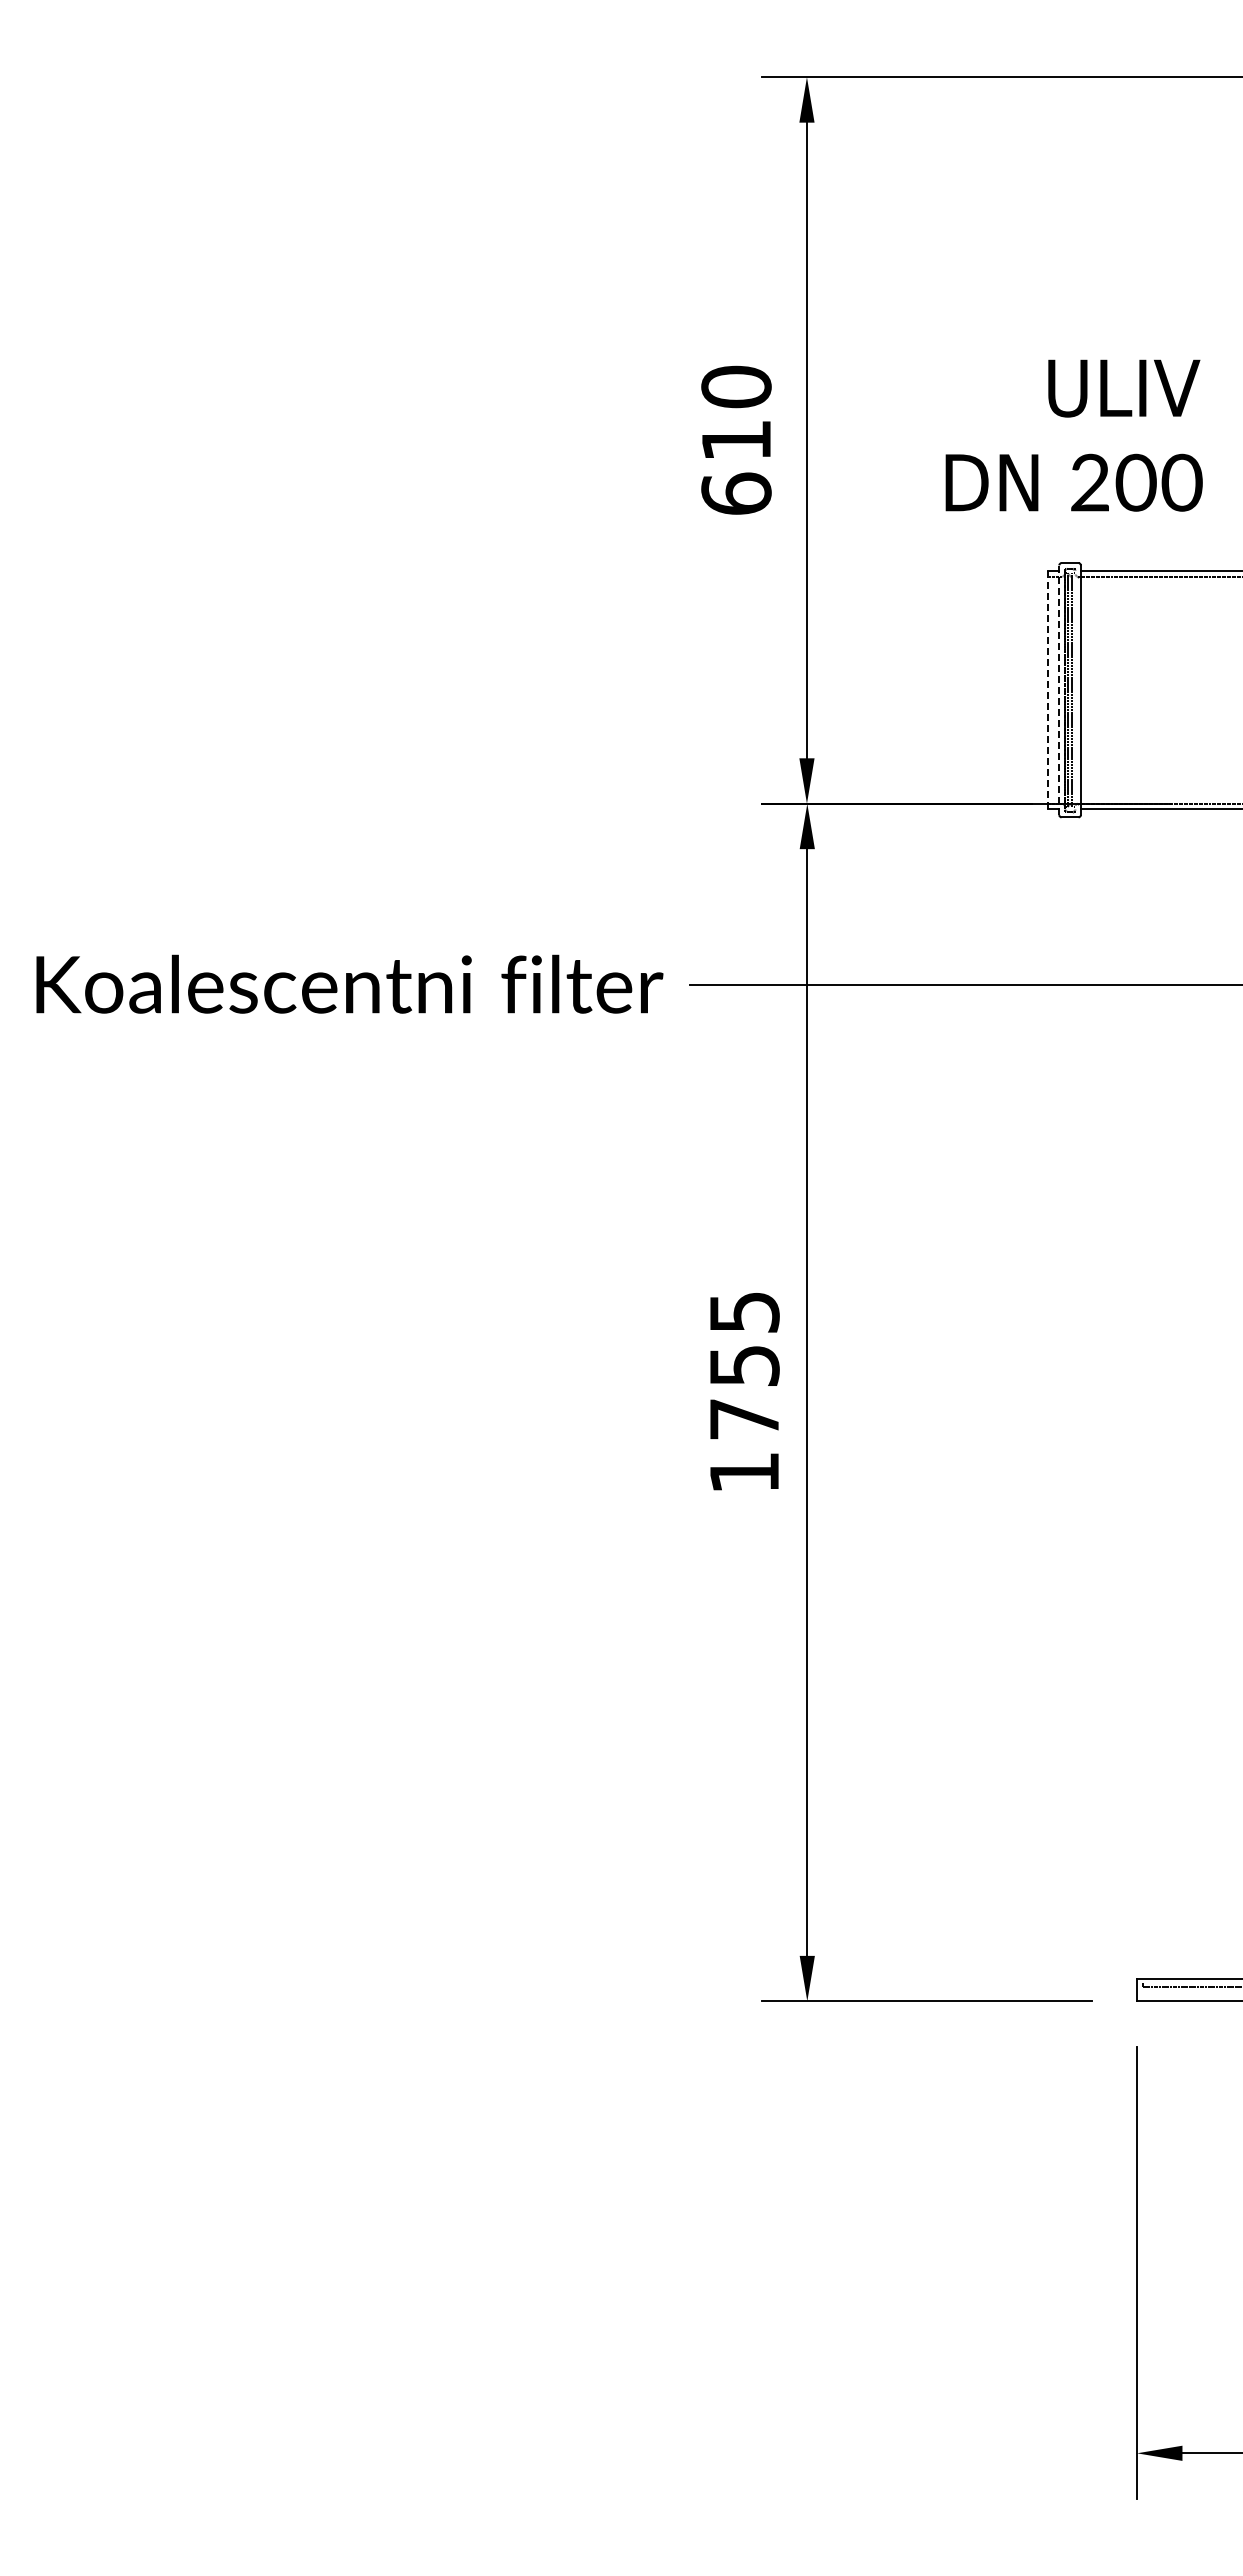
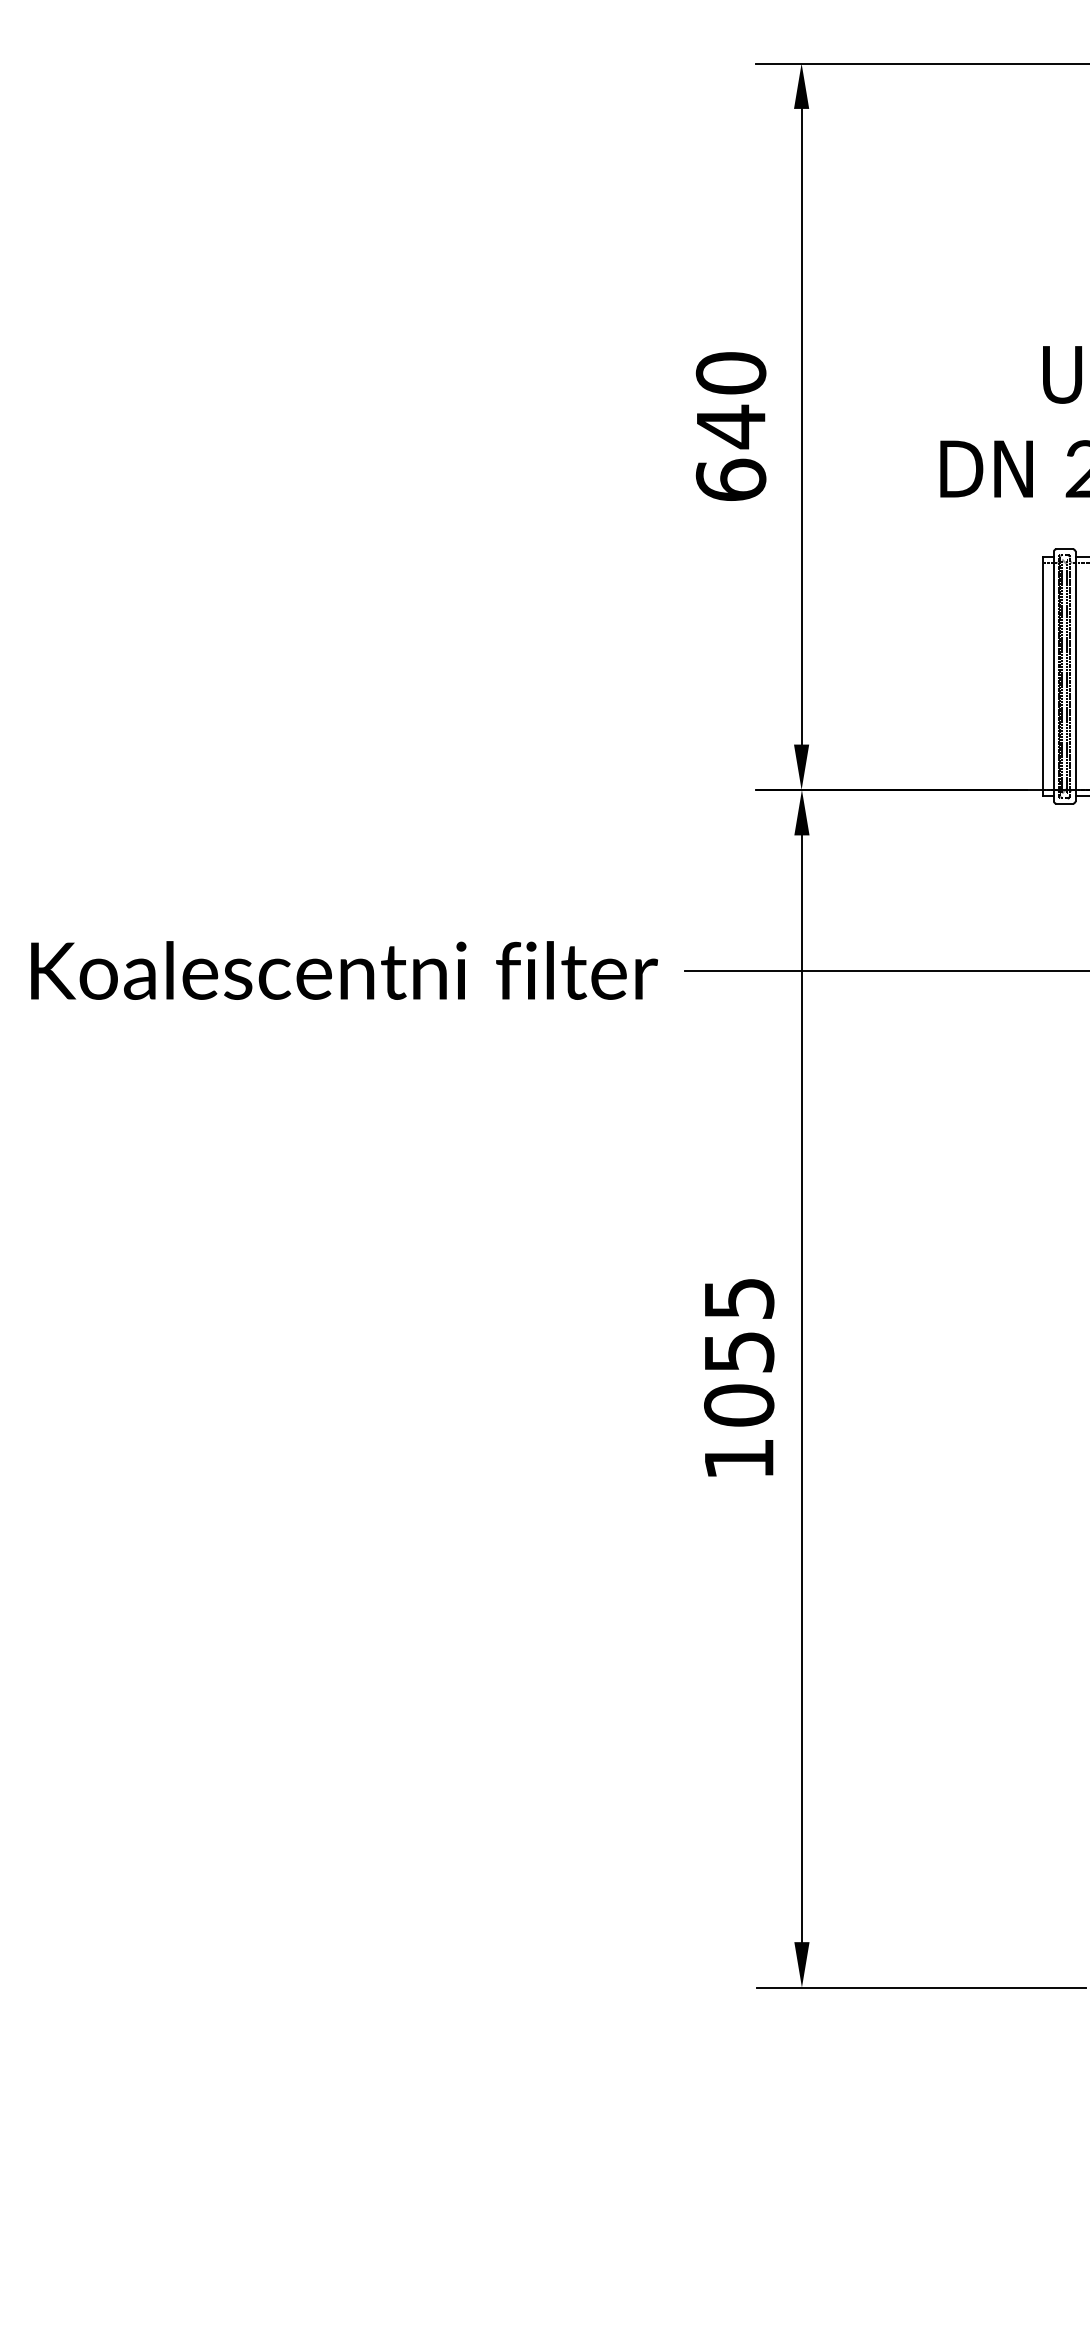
text: (736, 440) -> (731, 426), 610 -> 640
line: (1075, 689) -> (1070, 675), added
line: (1047, 690) -> (1042, 676), dashed -> solid
line: (1059, 690) -> (1054, 676), dashed -> solid
text: (744, 1419) -> (739, 1405), 1755 -> 1055

